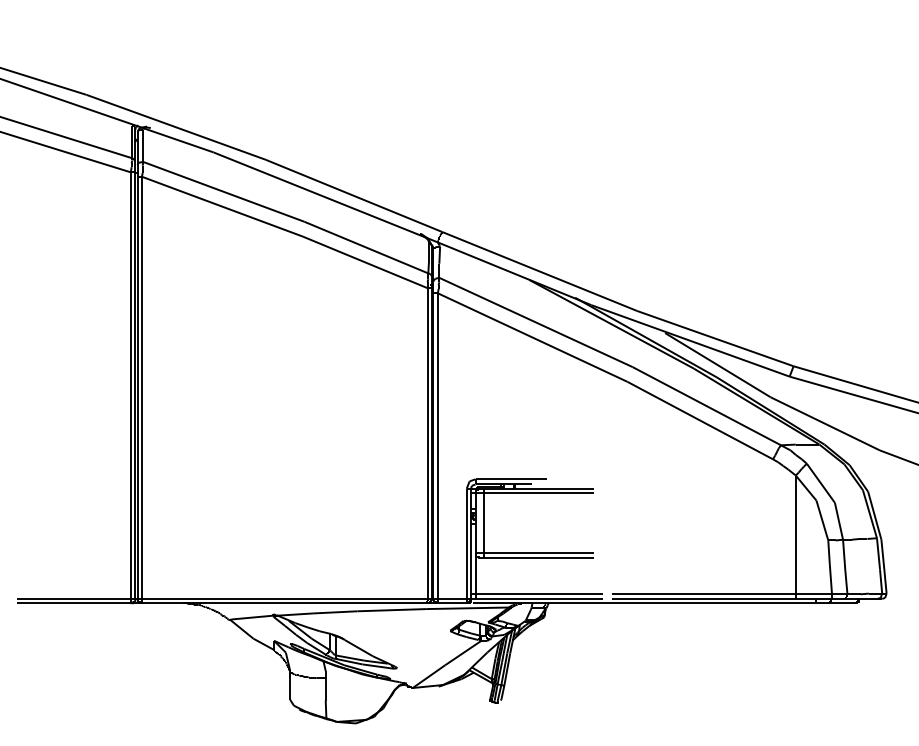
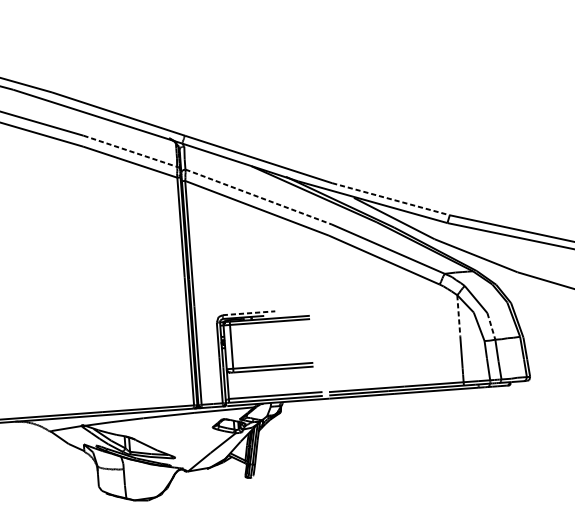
line: (366, 247) -> (130, 151), solid -> dashed
line: (536, 322) -> (259, 197), solid -> dashed
line: (715, 338) -> (391, 199), solid -> dashed
line: (511, 479) -> (249, 313), solid -> dashed
line: (795, 504) -> (458, 316), solid -> dashed
line: (838, 521) -> (491, 326), solid -> dashed

